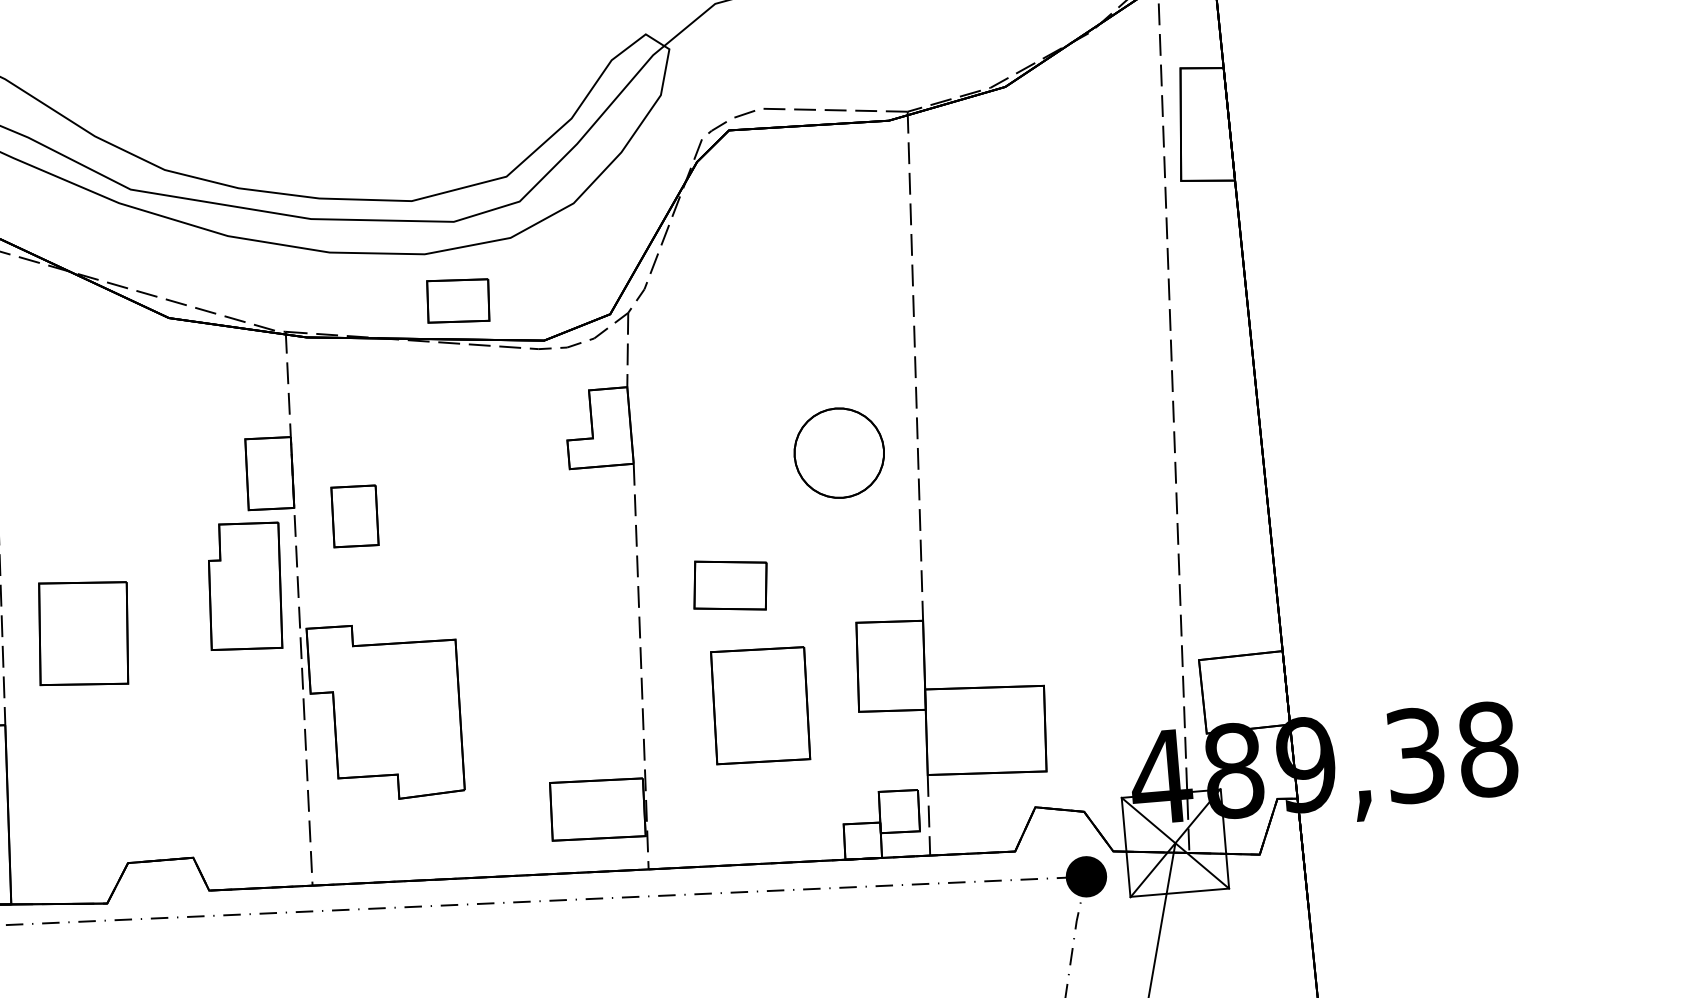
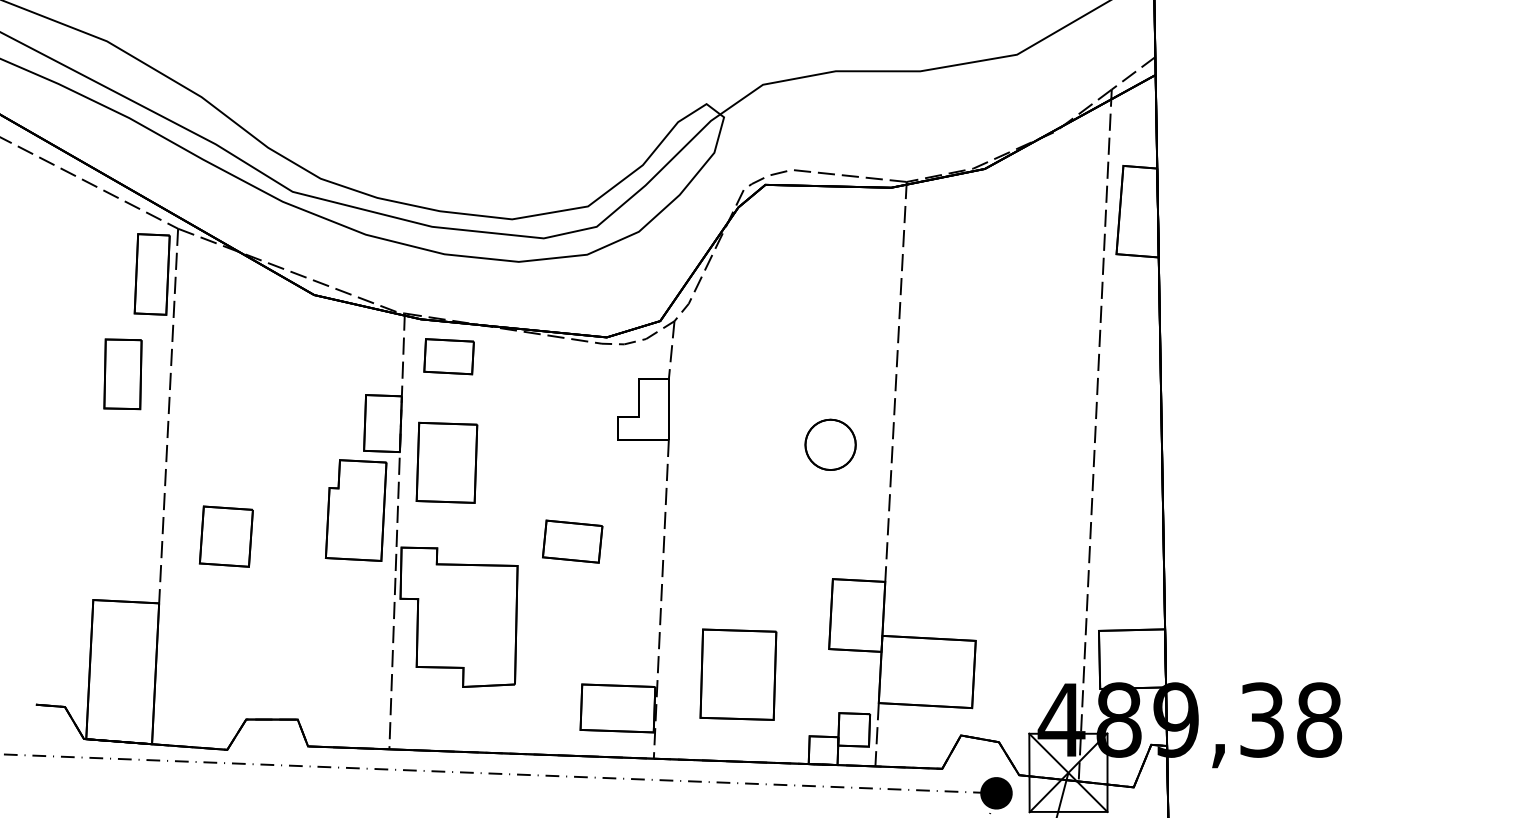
part: (457, 300) -> (448, 356), moved
part: (839, 452) -> (830, 444), size x0.71
part: (354, 516) -> (446, 462), size x1.67
part: (730, 585) -> (572, 541), moved
part: (82, 633) -> (225, 536), size x0.71
part: (760, 705) -> (738, 674), moved

